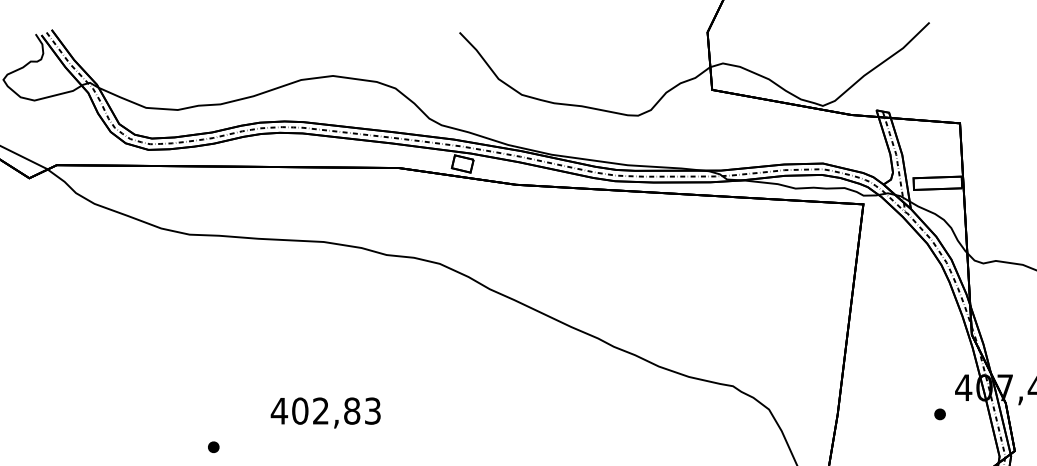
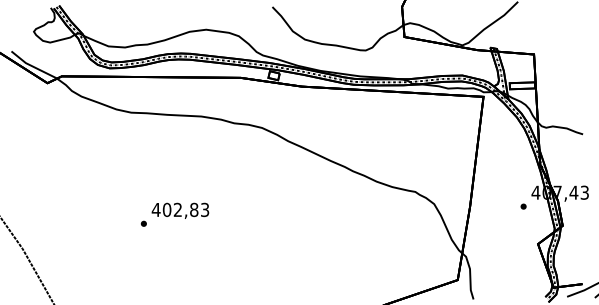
text: (325, 412) -> (180, 210), moved

